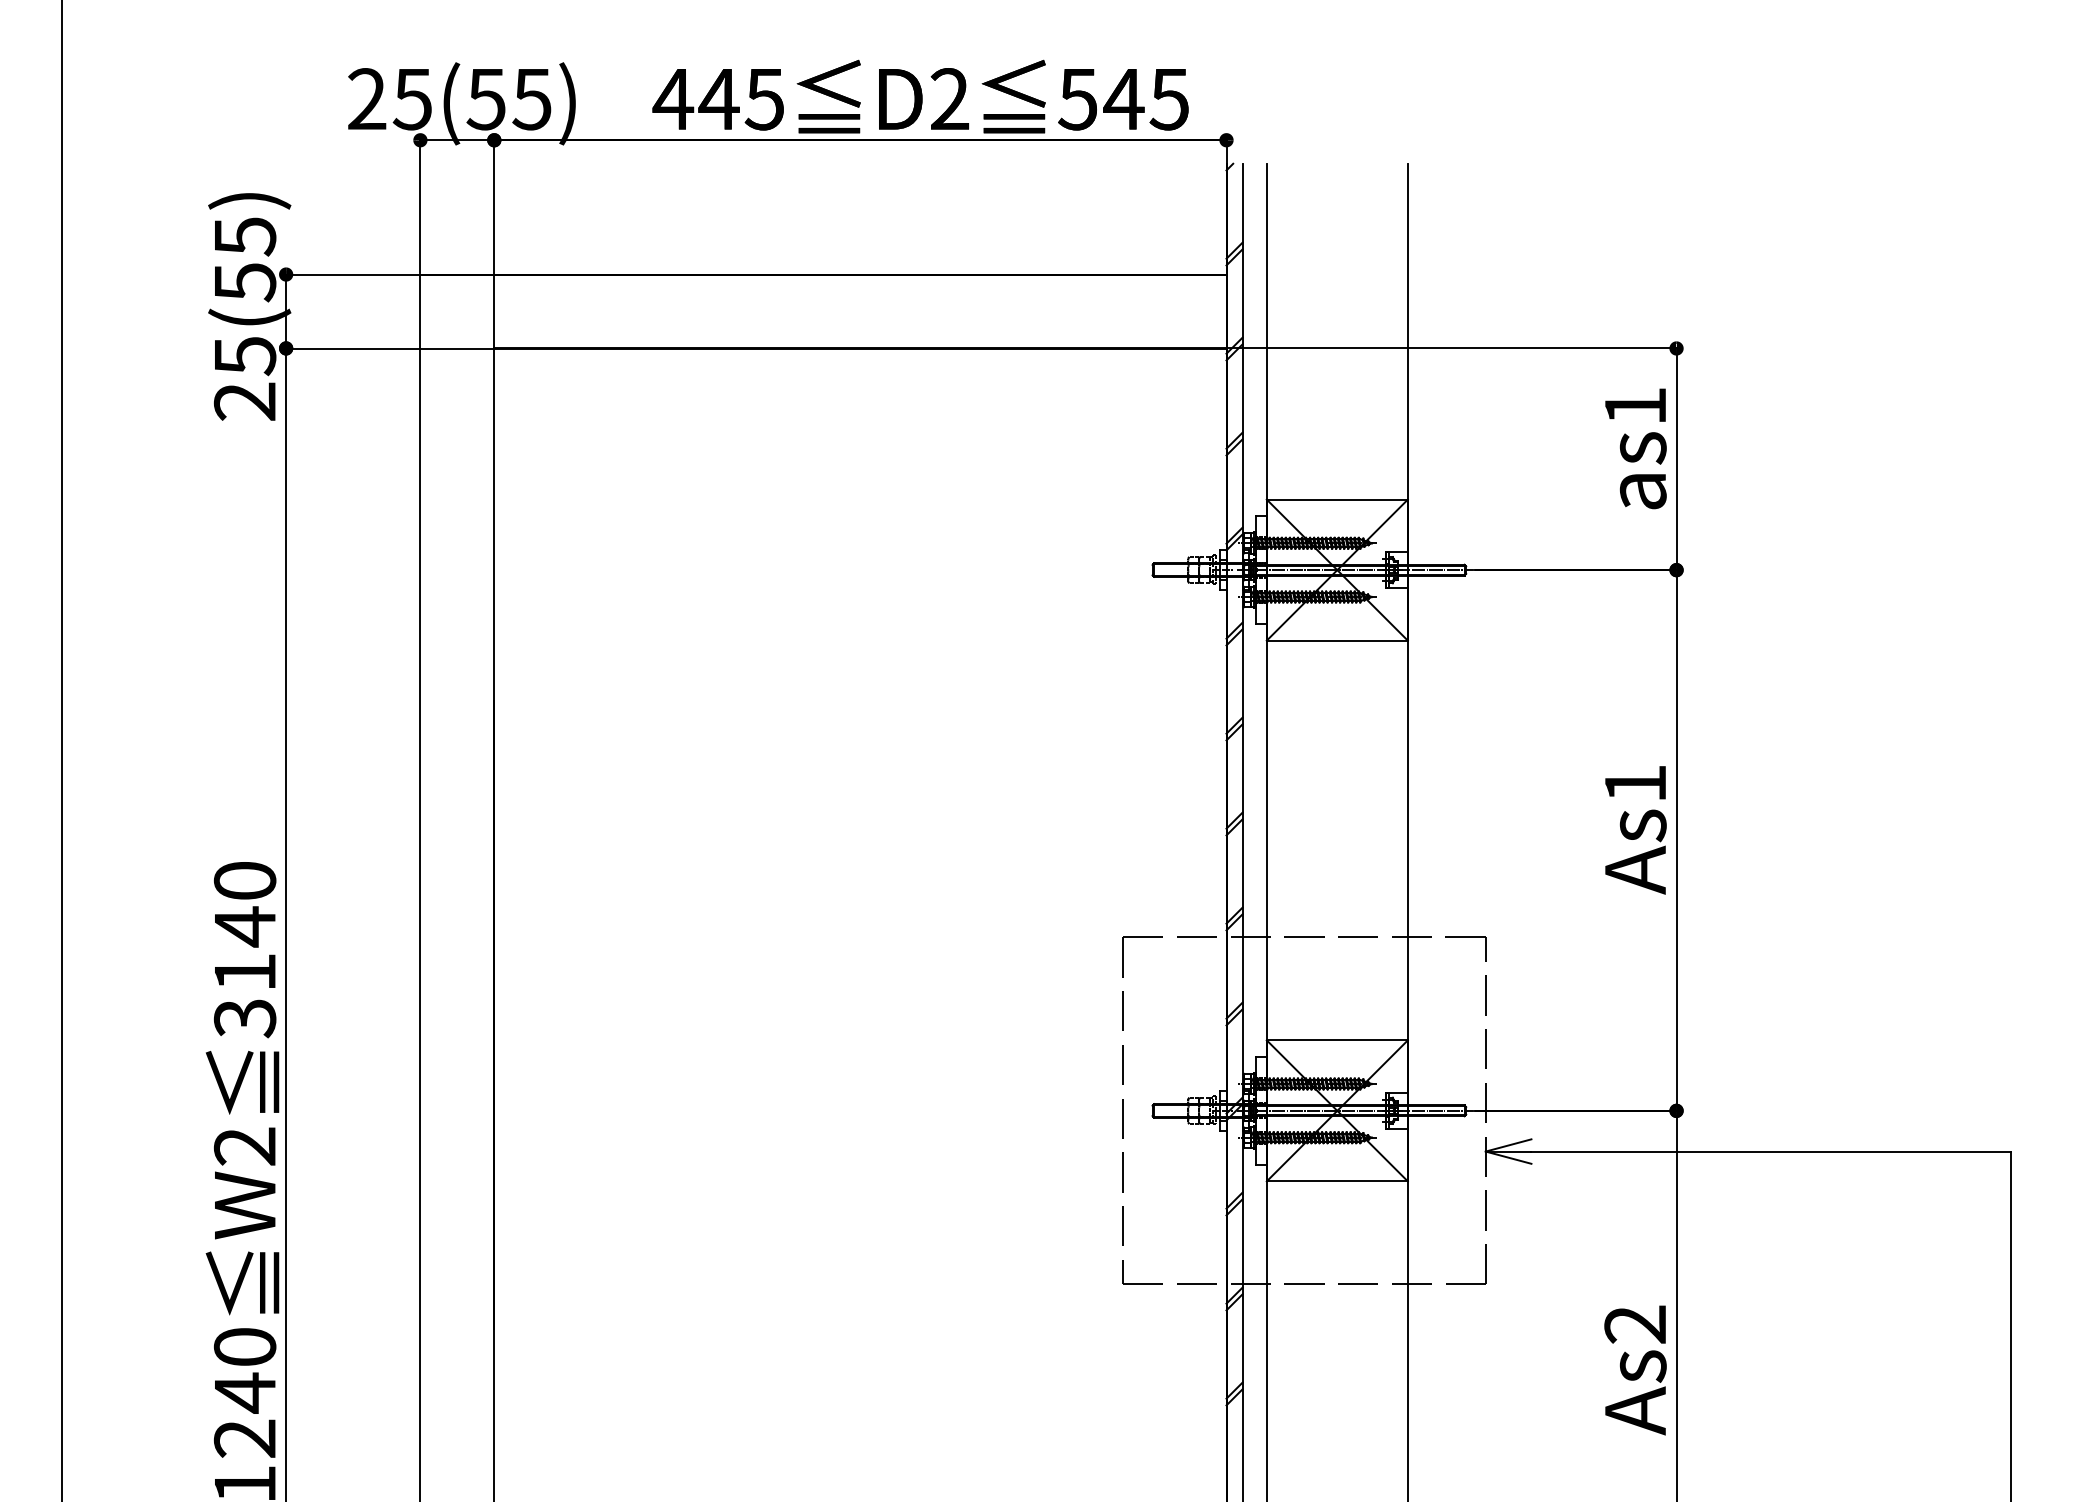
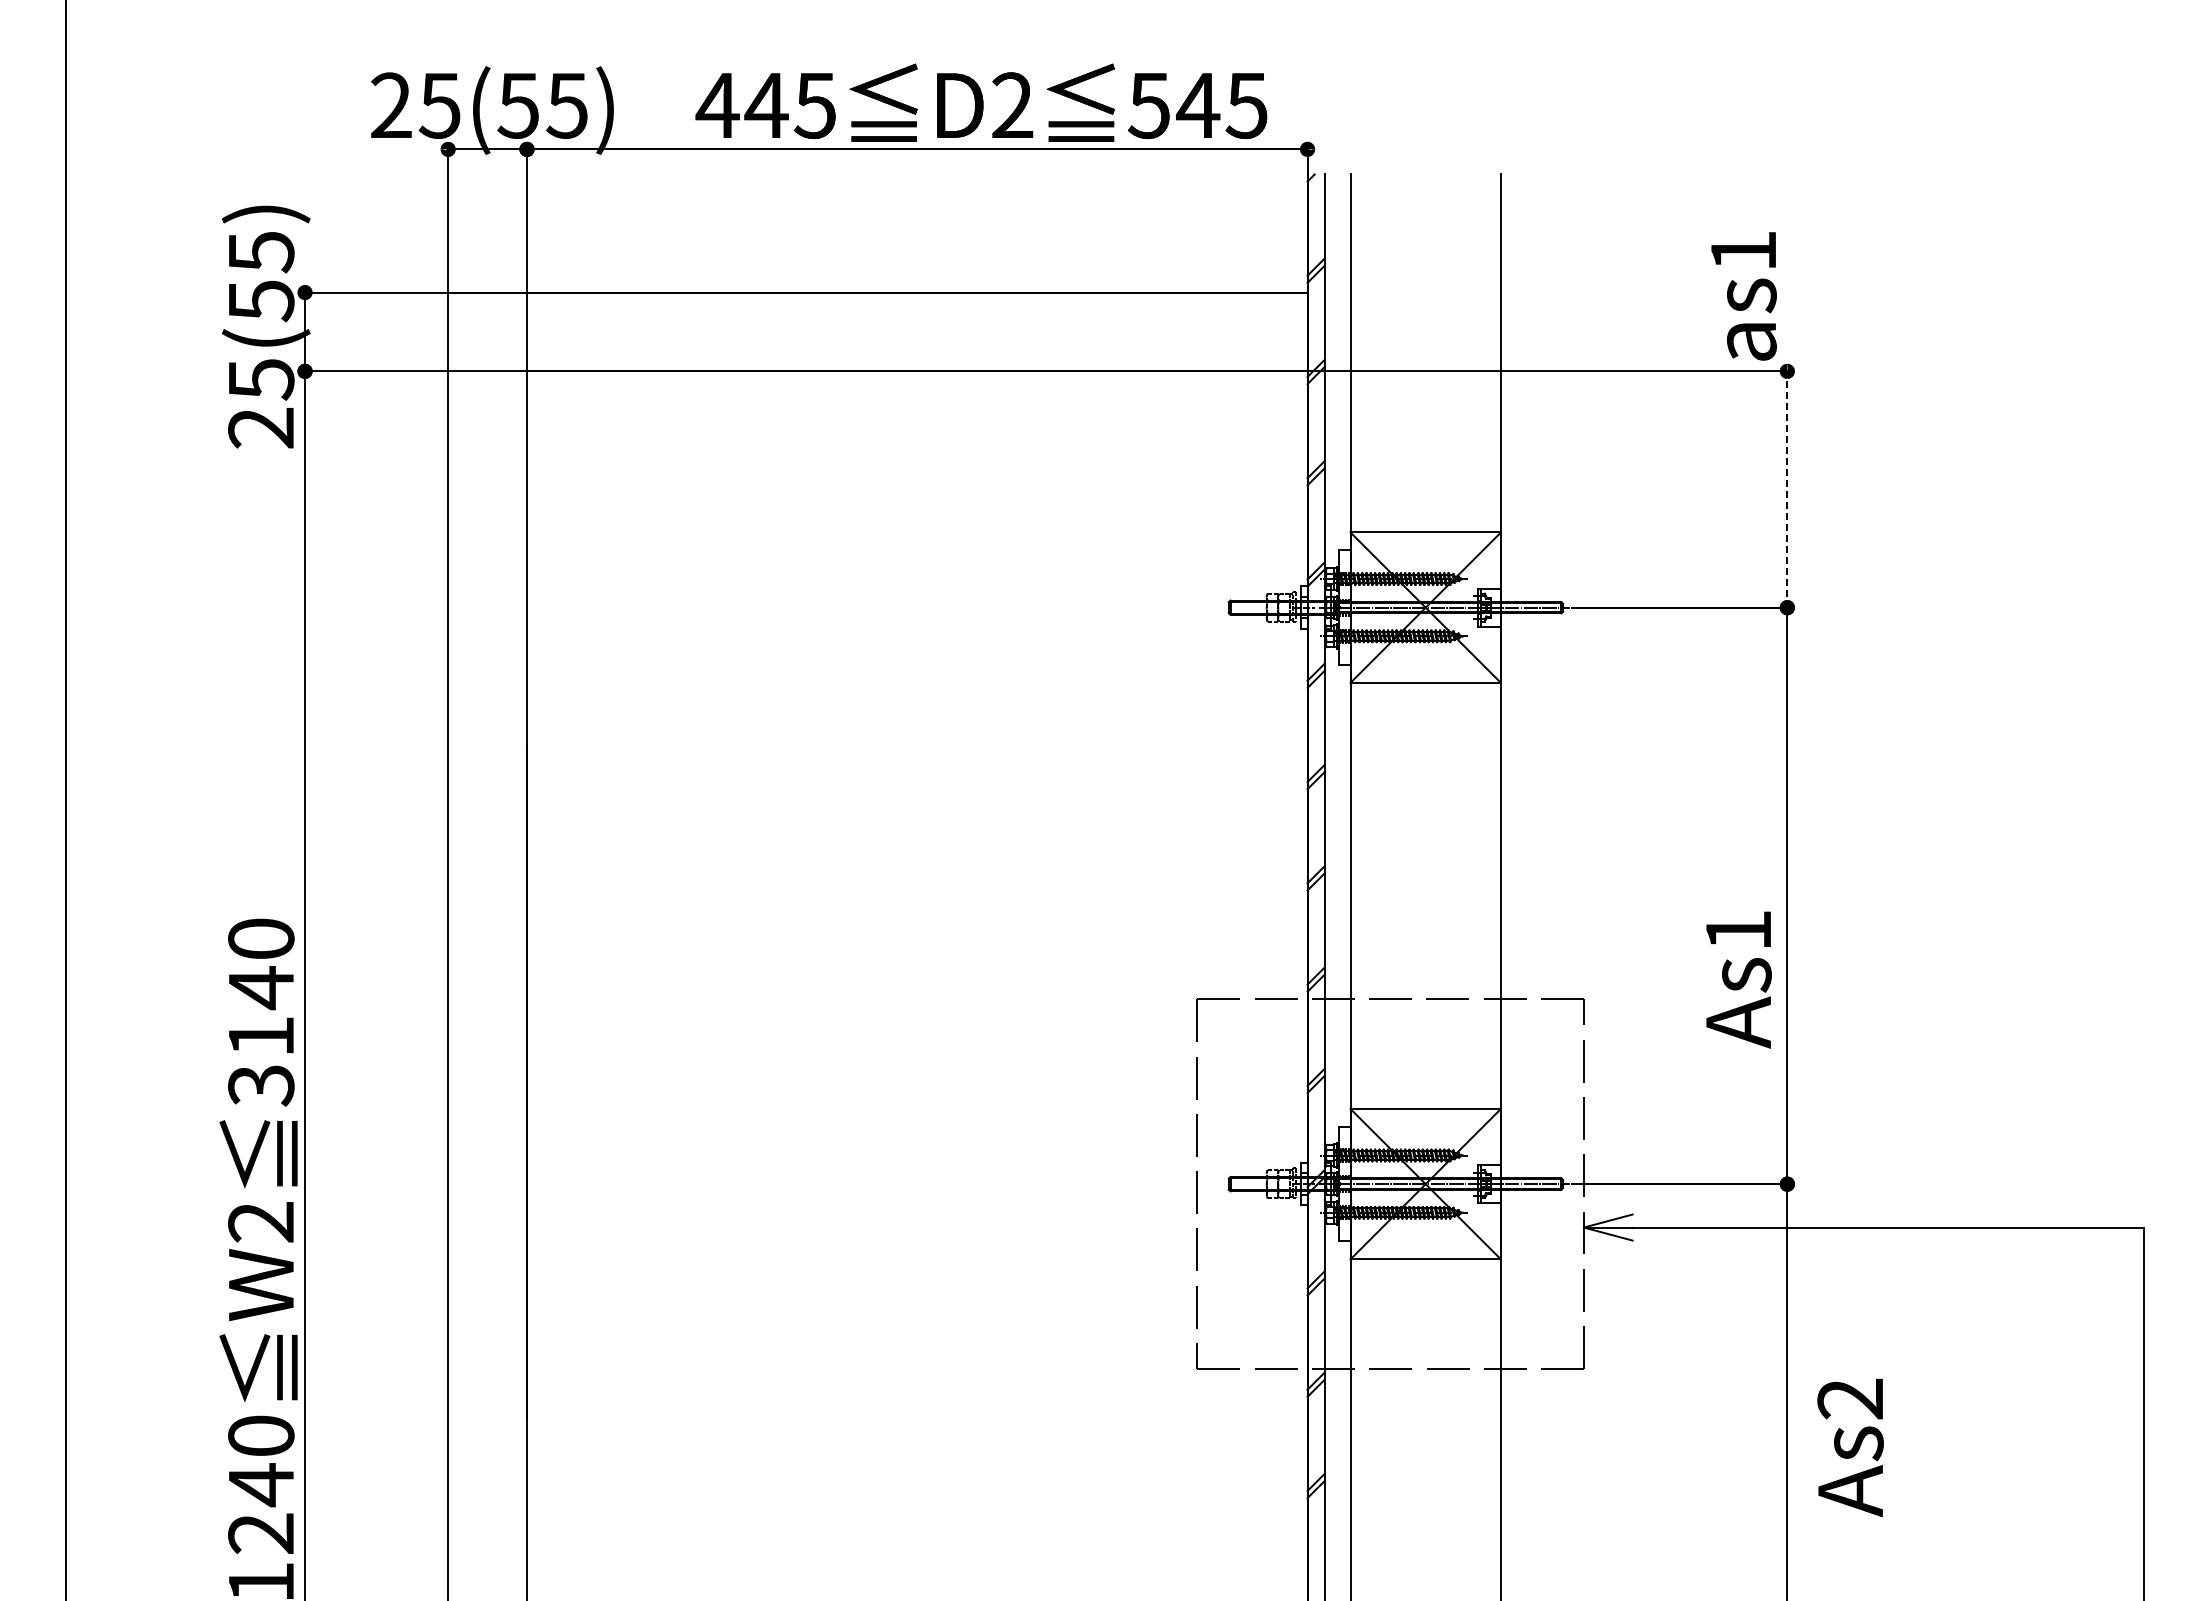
text: (1635, 448) -> (1743, 296), moved
line: (1676, 459) -> (1787, 489), solid -> dashed
text: (1635, 829) -> (1738, 979), moved
text: (1635, 1370) -> (1850, 1447), moved

